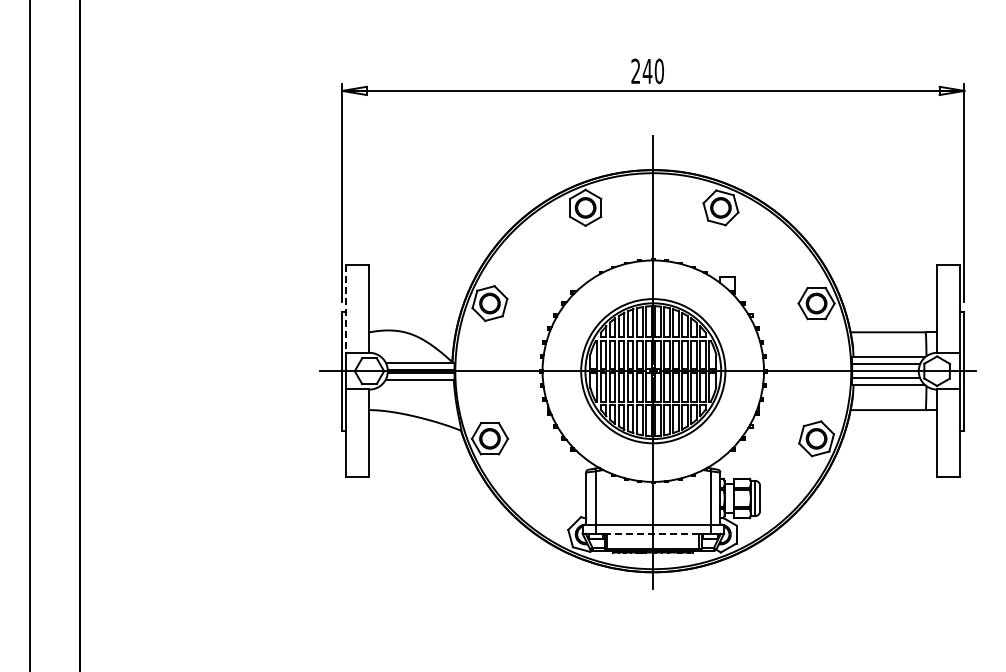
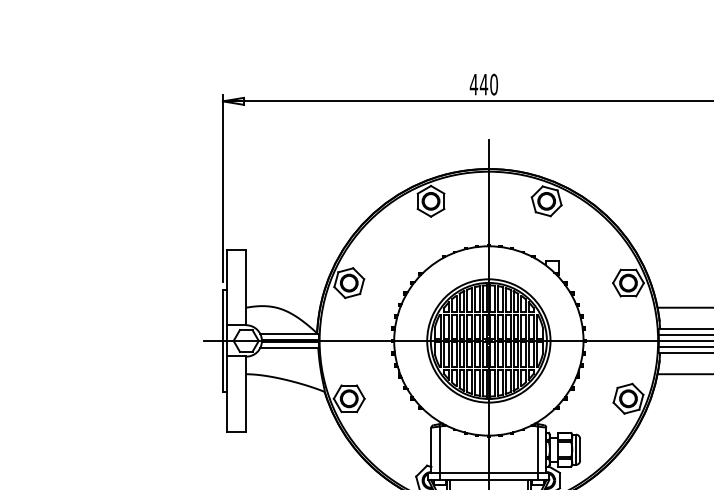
text: (635, 70) -> (473, 83), 240 -> 440
line: (346, 309) -> (226, 288), dashed -> solid
line: (653, 533) -> (489, 479), dashed -> solid

